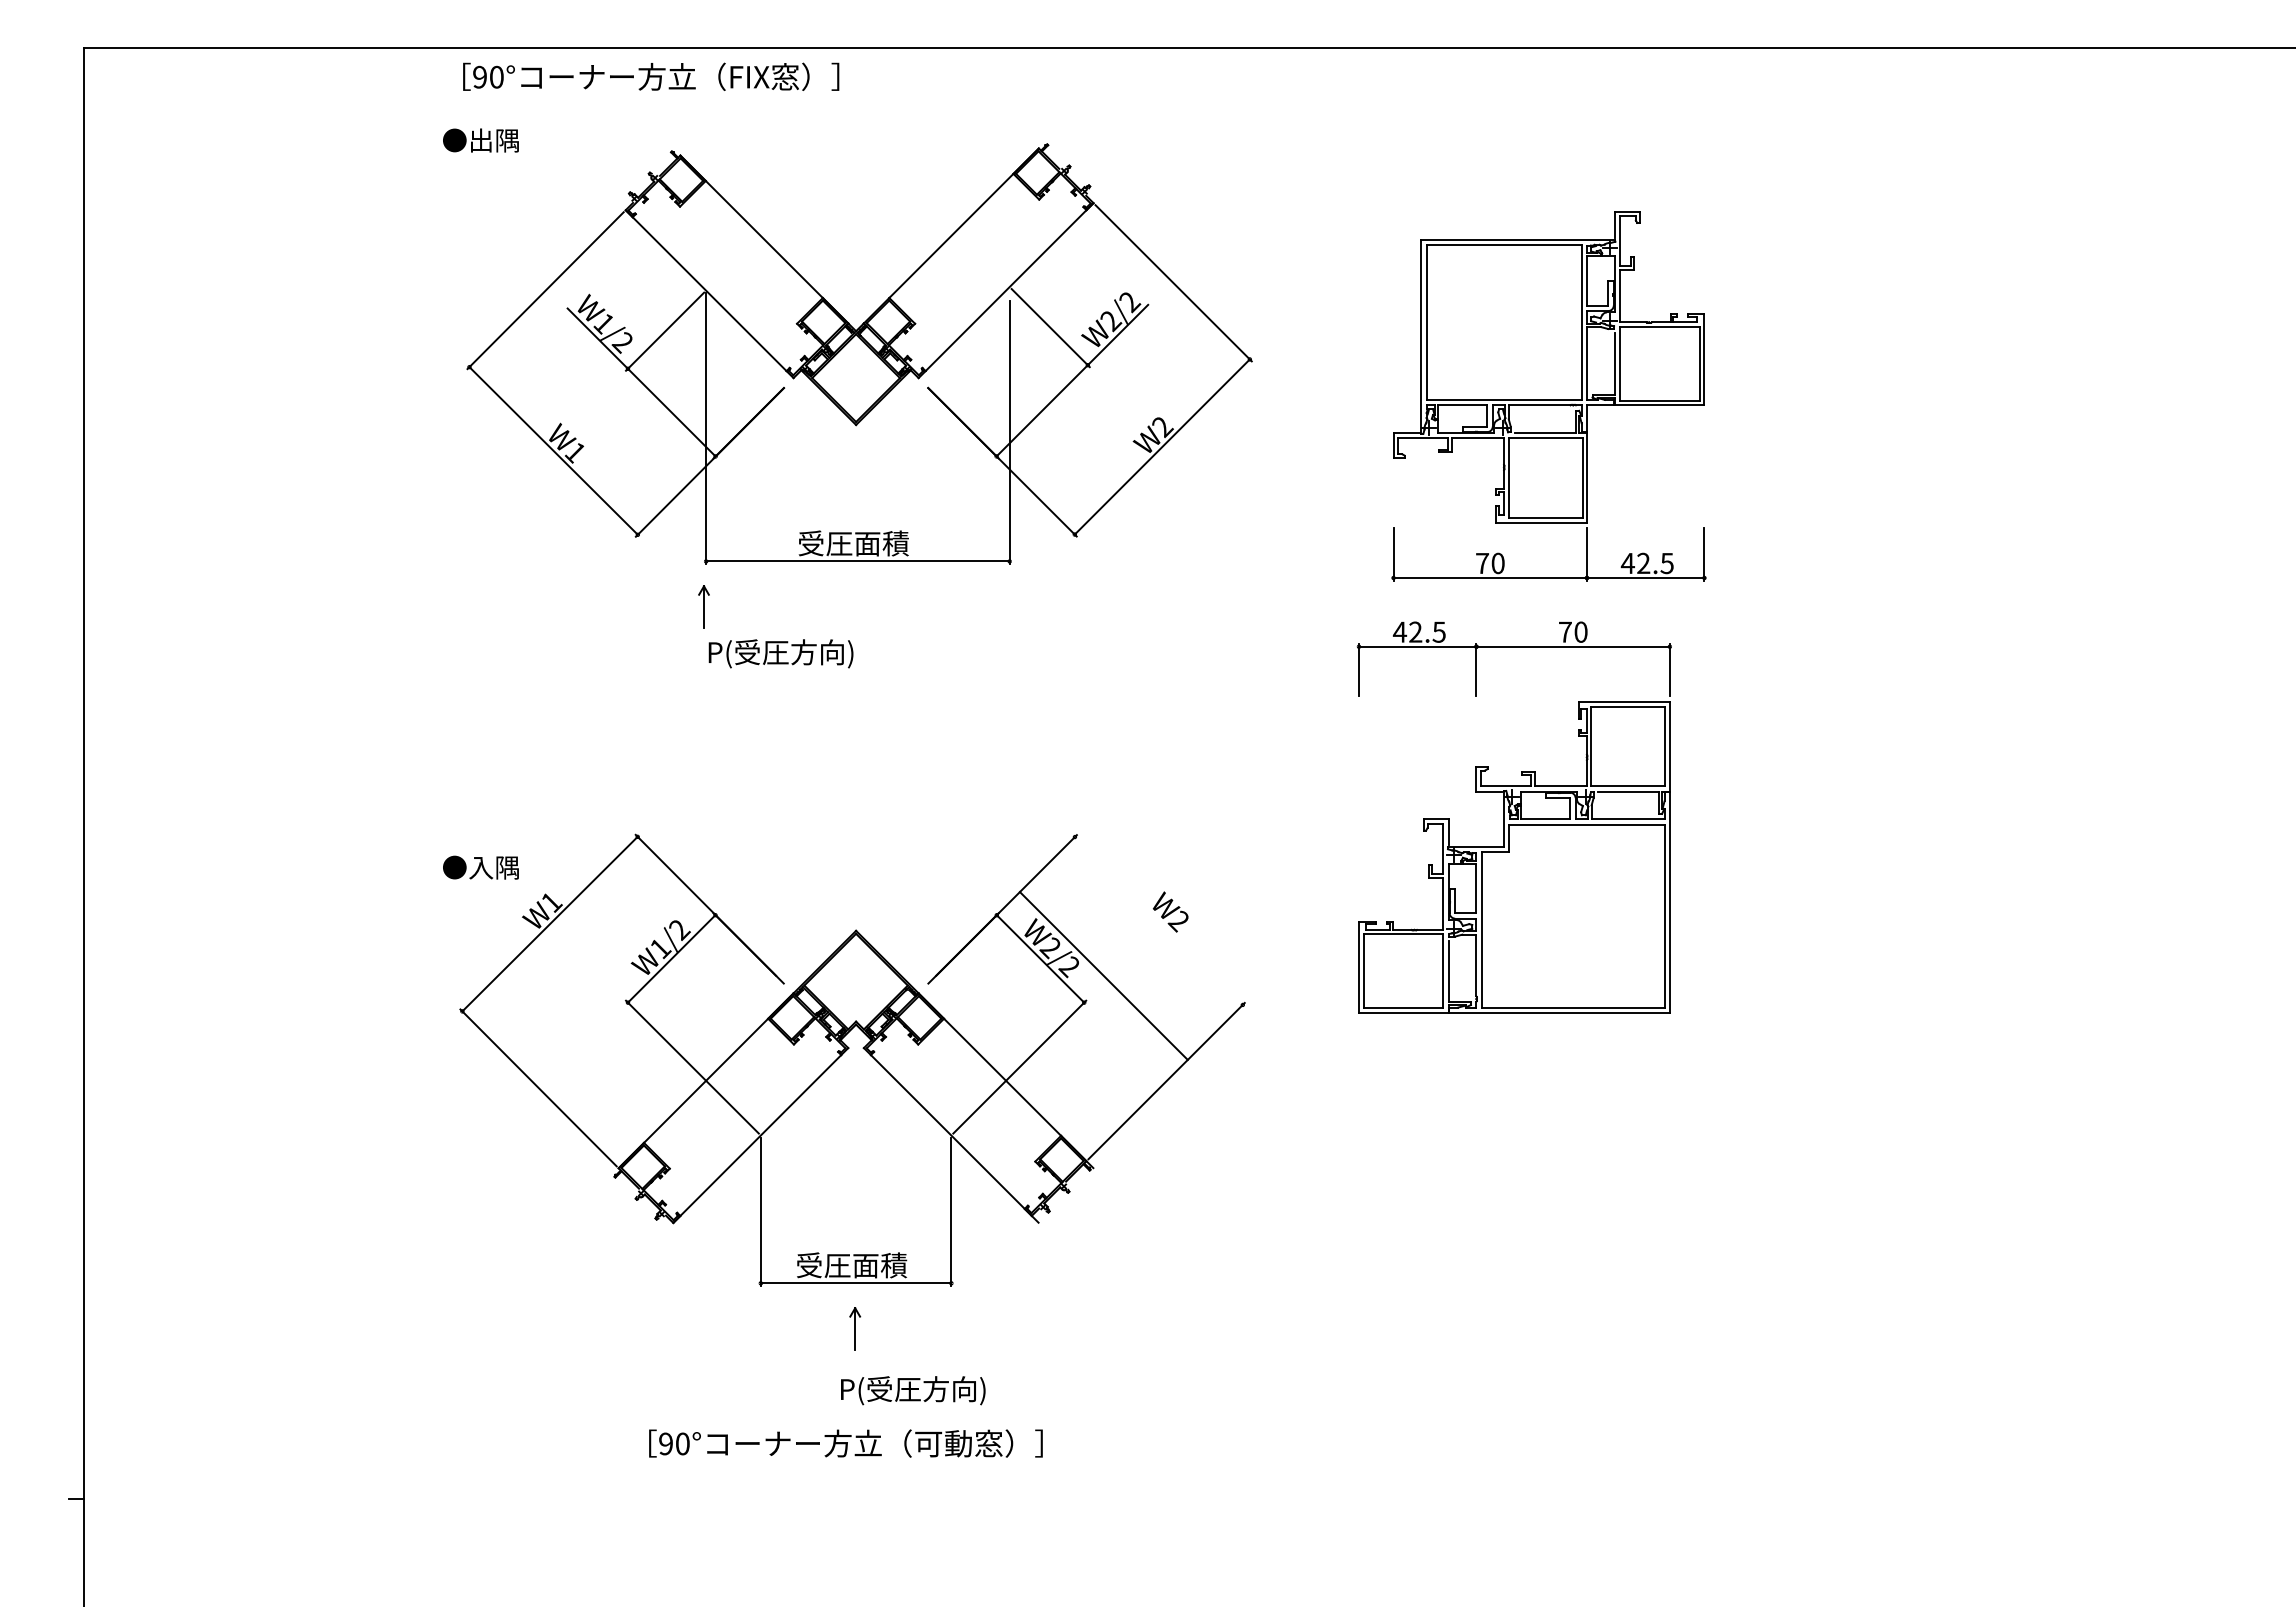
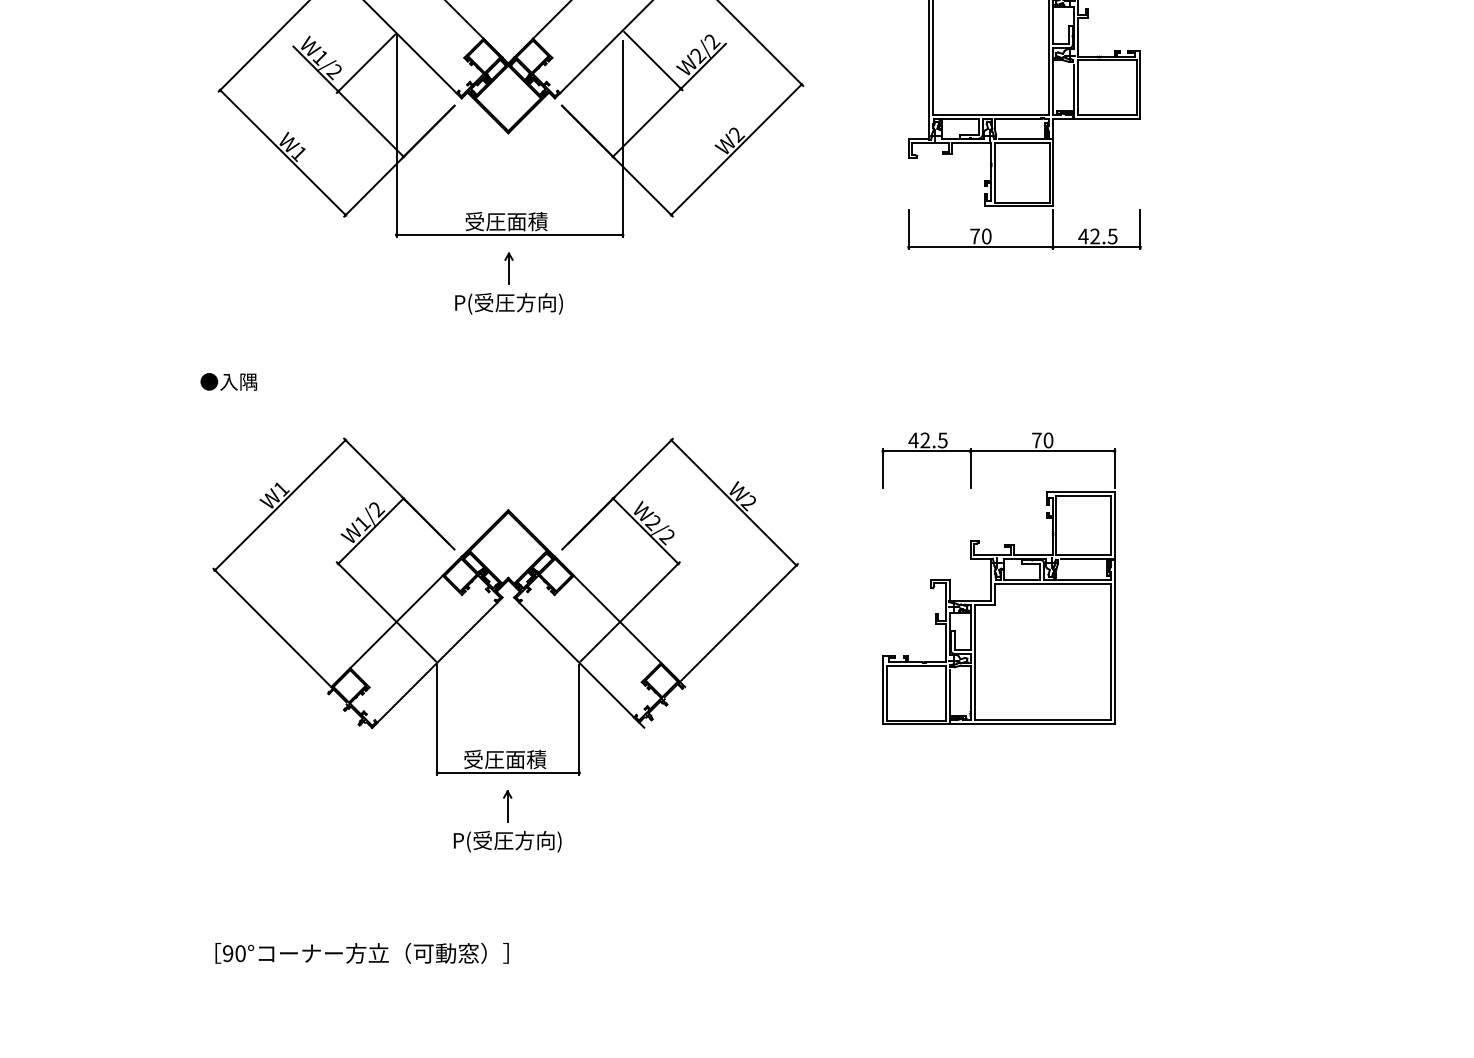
part: (703, 606) -> (508, 268), moved
text: (780, 653) -> (508, 303), moved
part: (1513, 817) -> (998, 578), moved
text: (480, 867) -> (228, 381), moved
line: (1103, 975) -> (733, 502), moved
text: (913, 1390) -> (507, 841), moved
text: (845, 1443) -> (361, 953), moved

